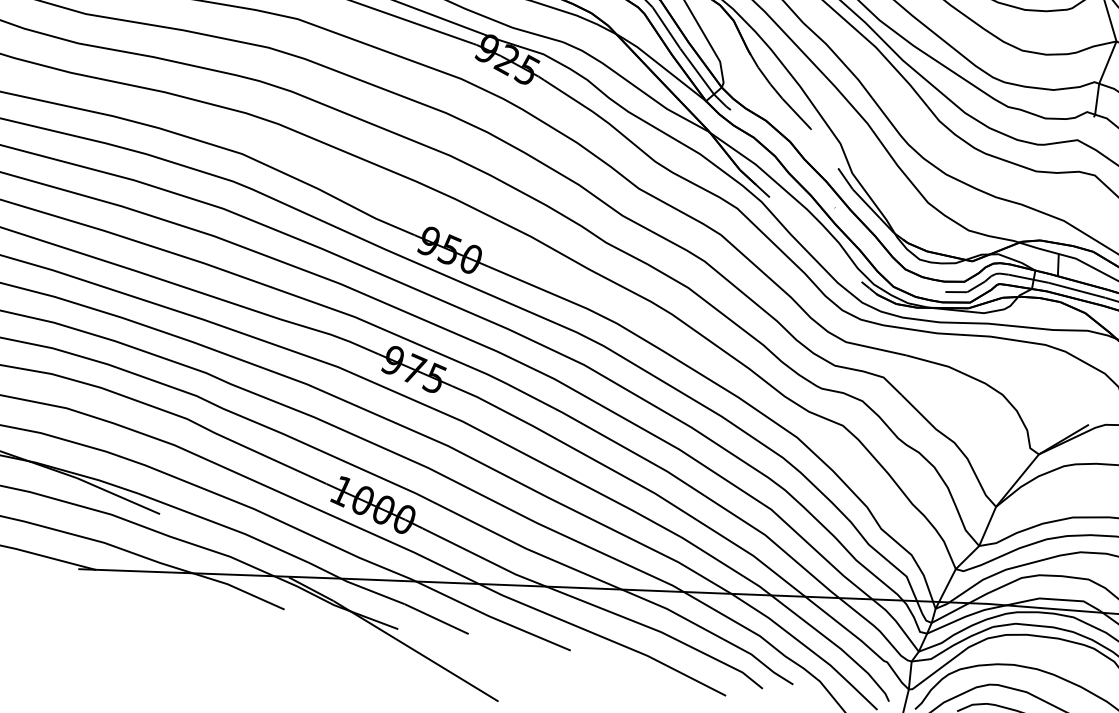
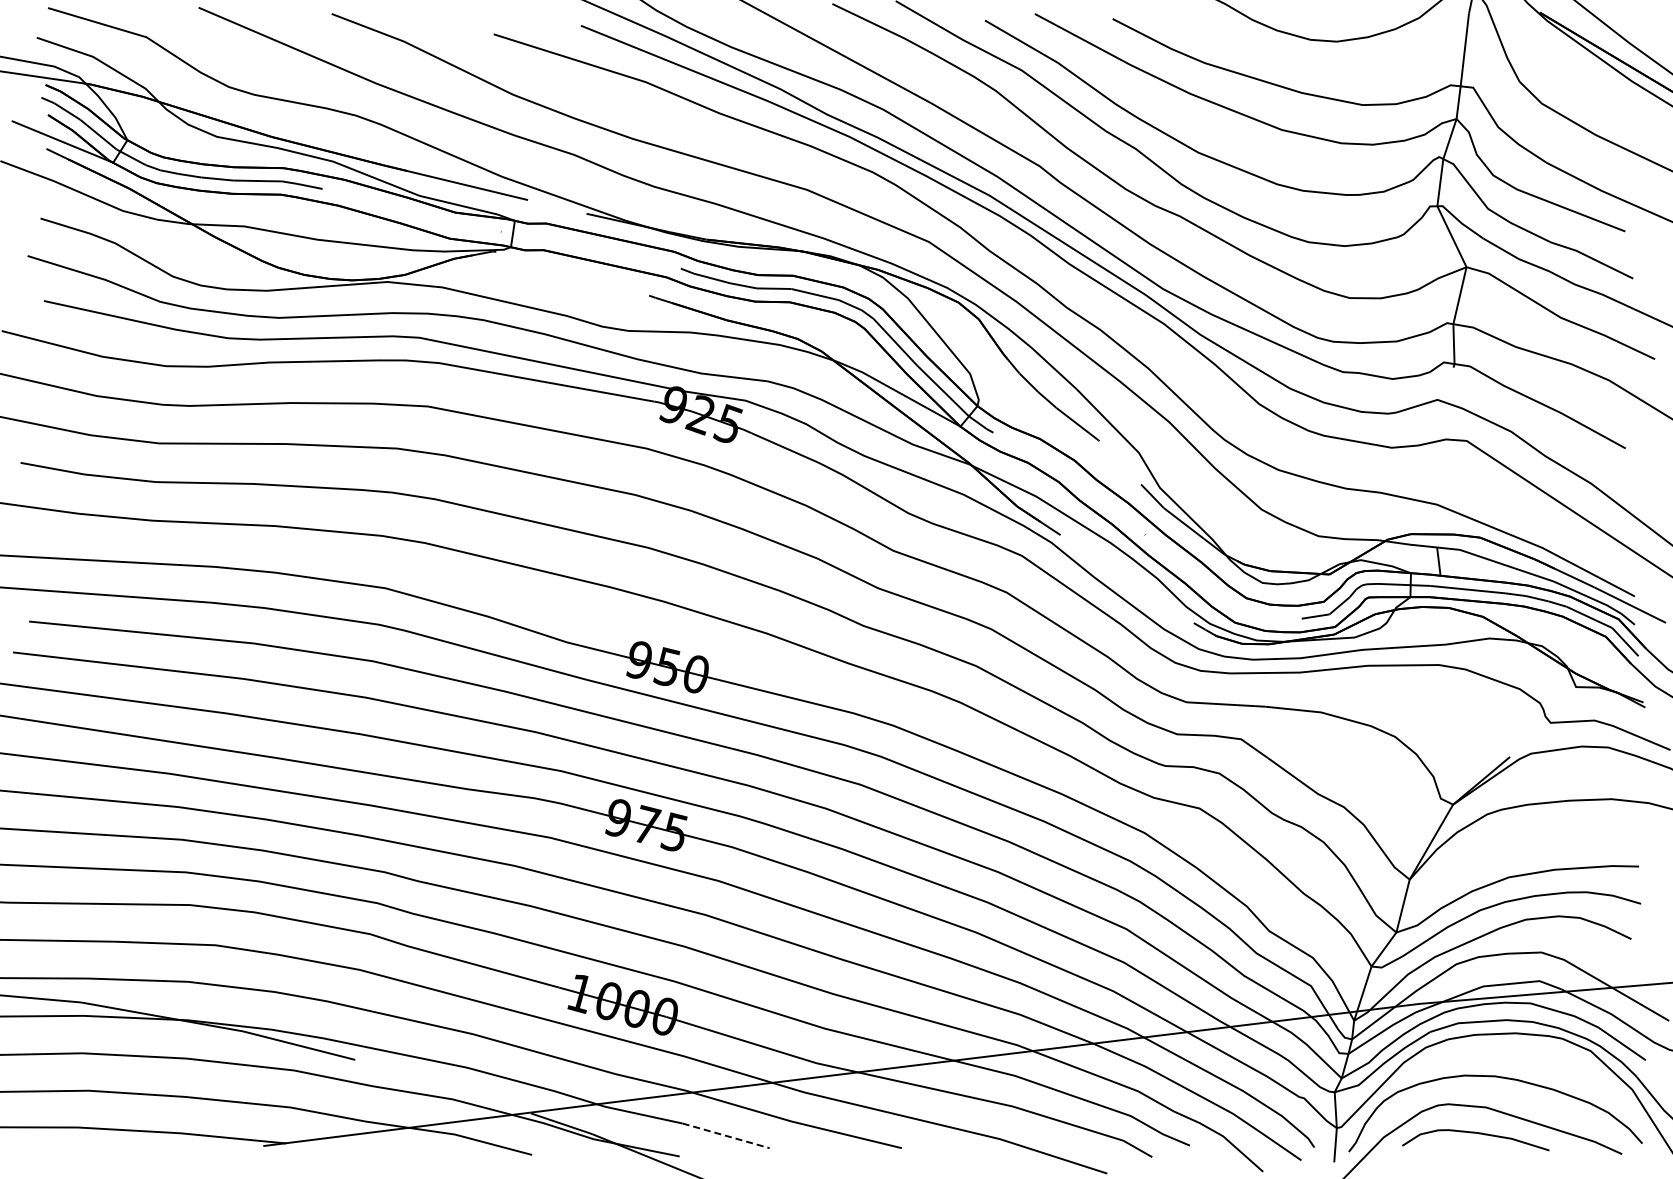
line: (436, 619) -> (726, 1136), solid -> dashed

